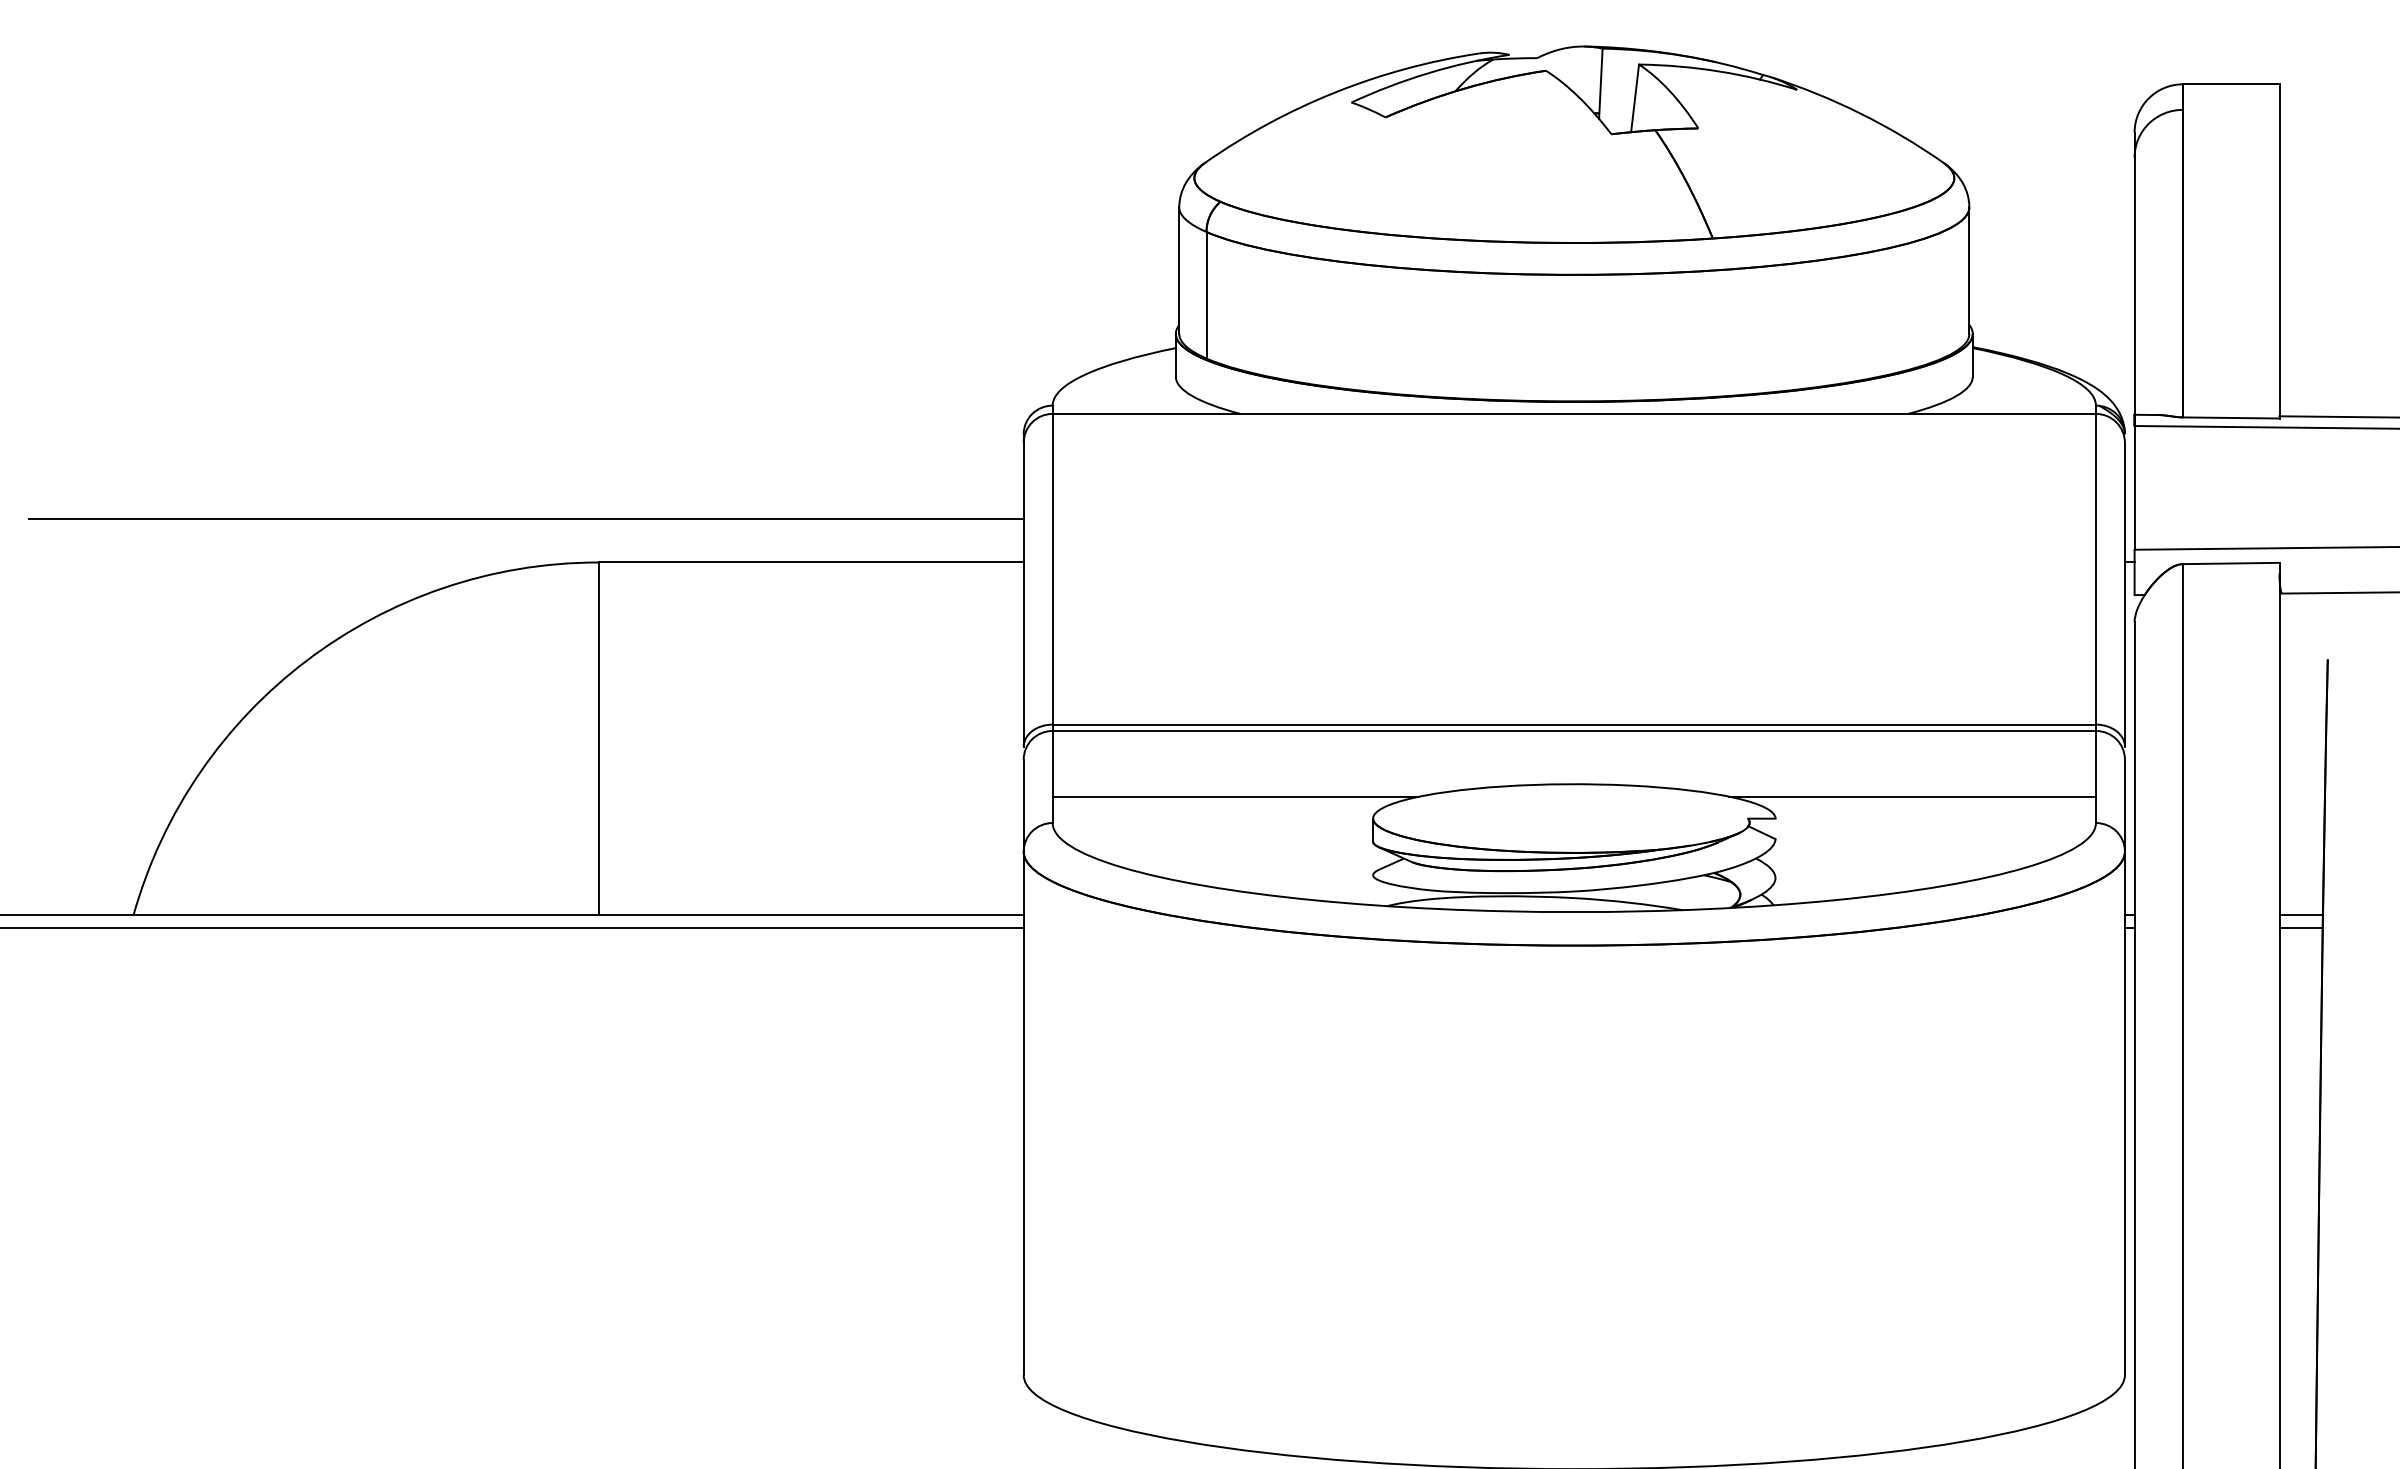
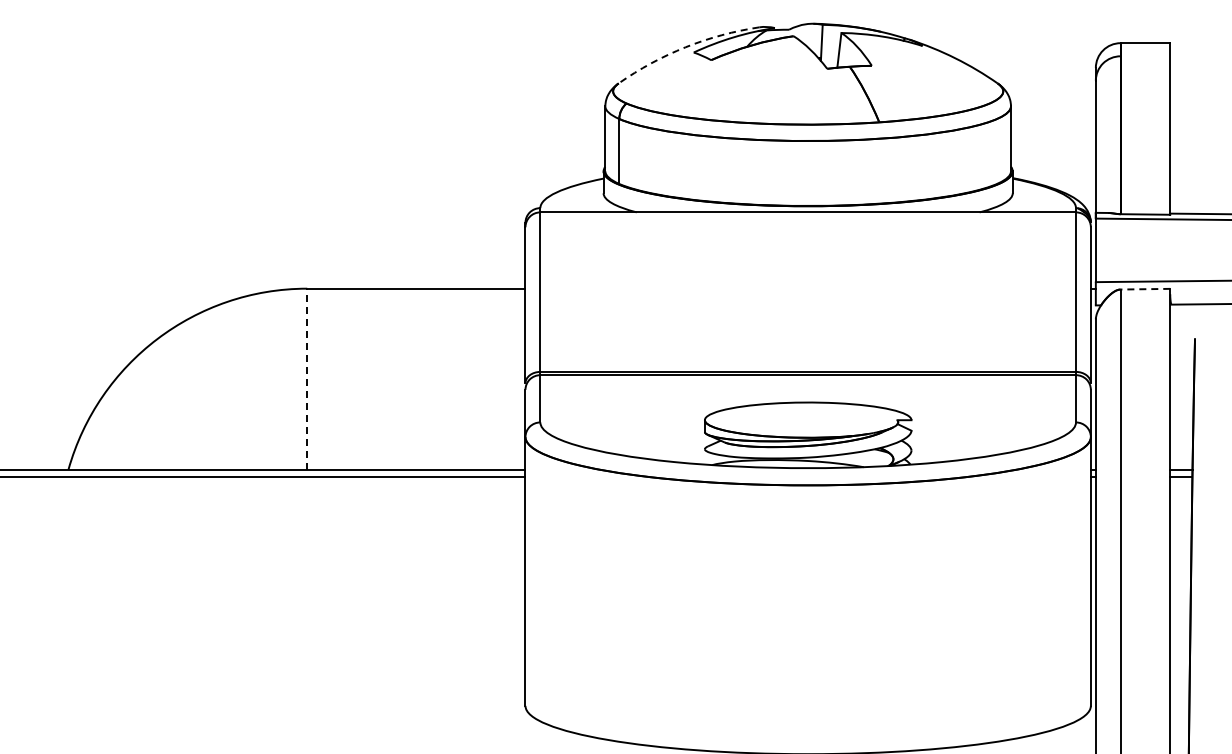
arc: (1335, 92) -> (685, 47), solid -> dashed
line: (525, 519) -> (269, 266), removed
line: (2231, 564) -> (1145, 289), solid -> dashed
line: (599, 739) -> (307, 379), solid -> dashed
line: (1236, 795) -> (634, 408), removed
line: (1911, 795) -> (981, 408), removed

